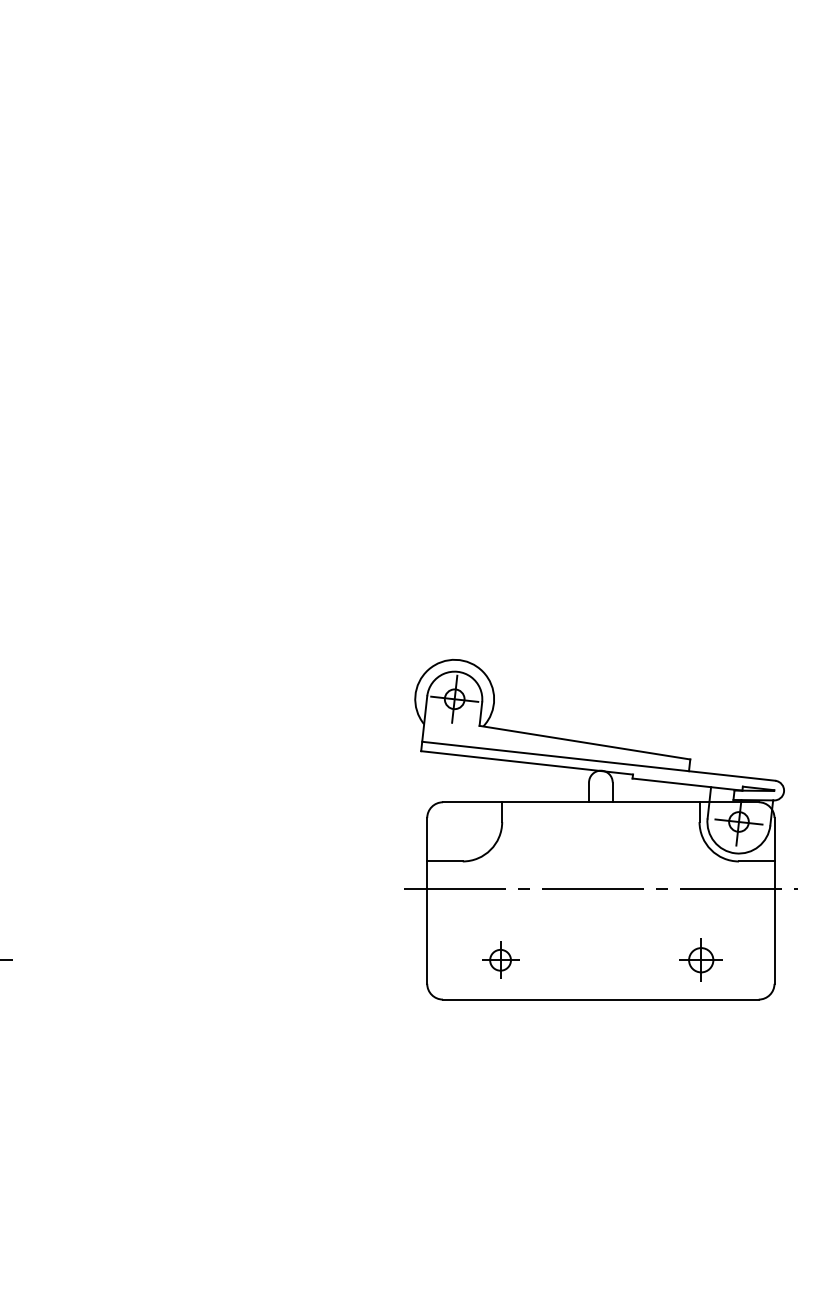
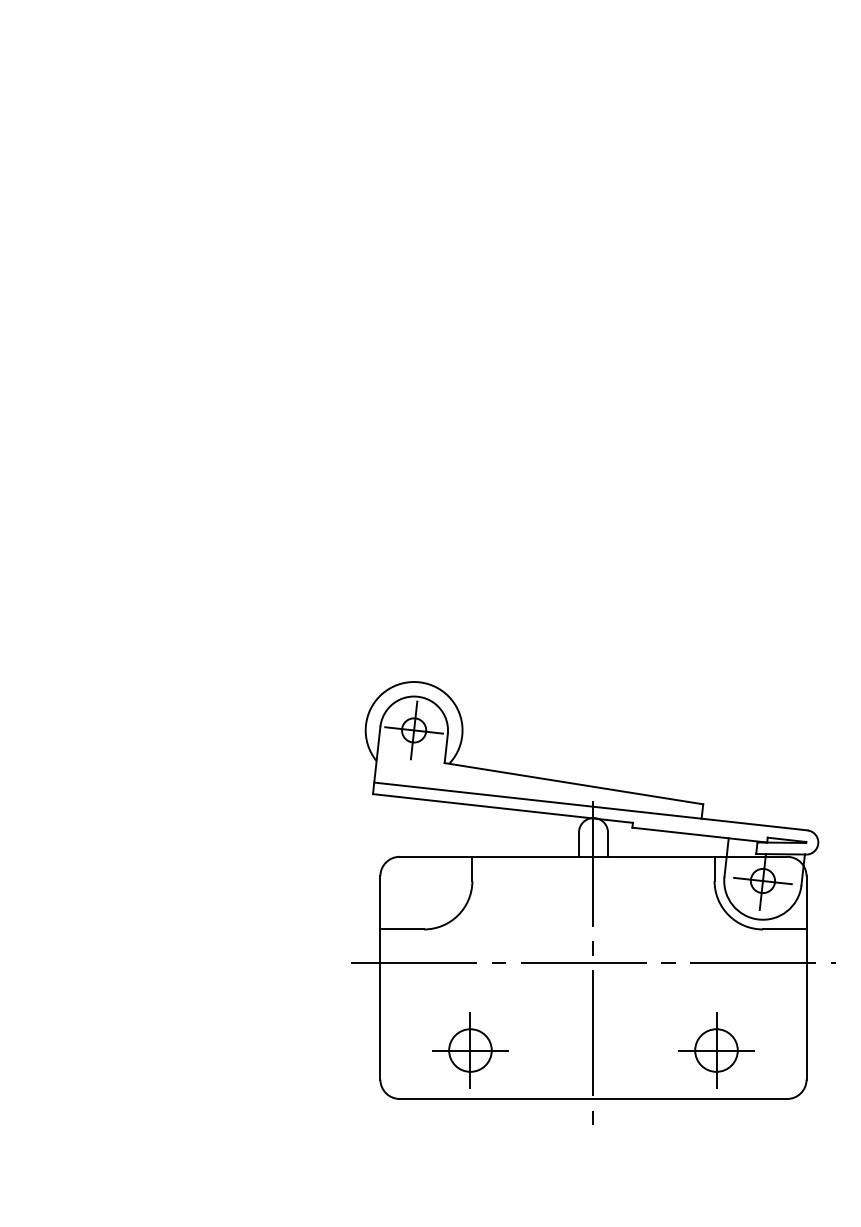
line: (600, 888) -> (593, 962), added
part: (500, 960) -> (470, 1050), size x1.67
part: (701, 960) -> (716, 1050), size x1.43

